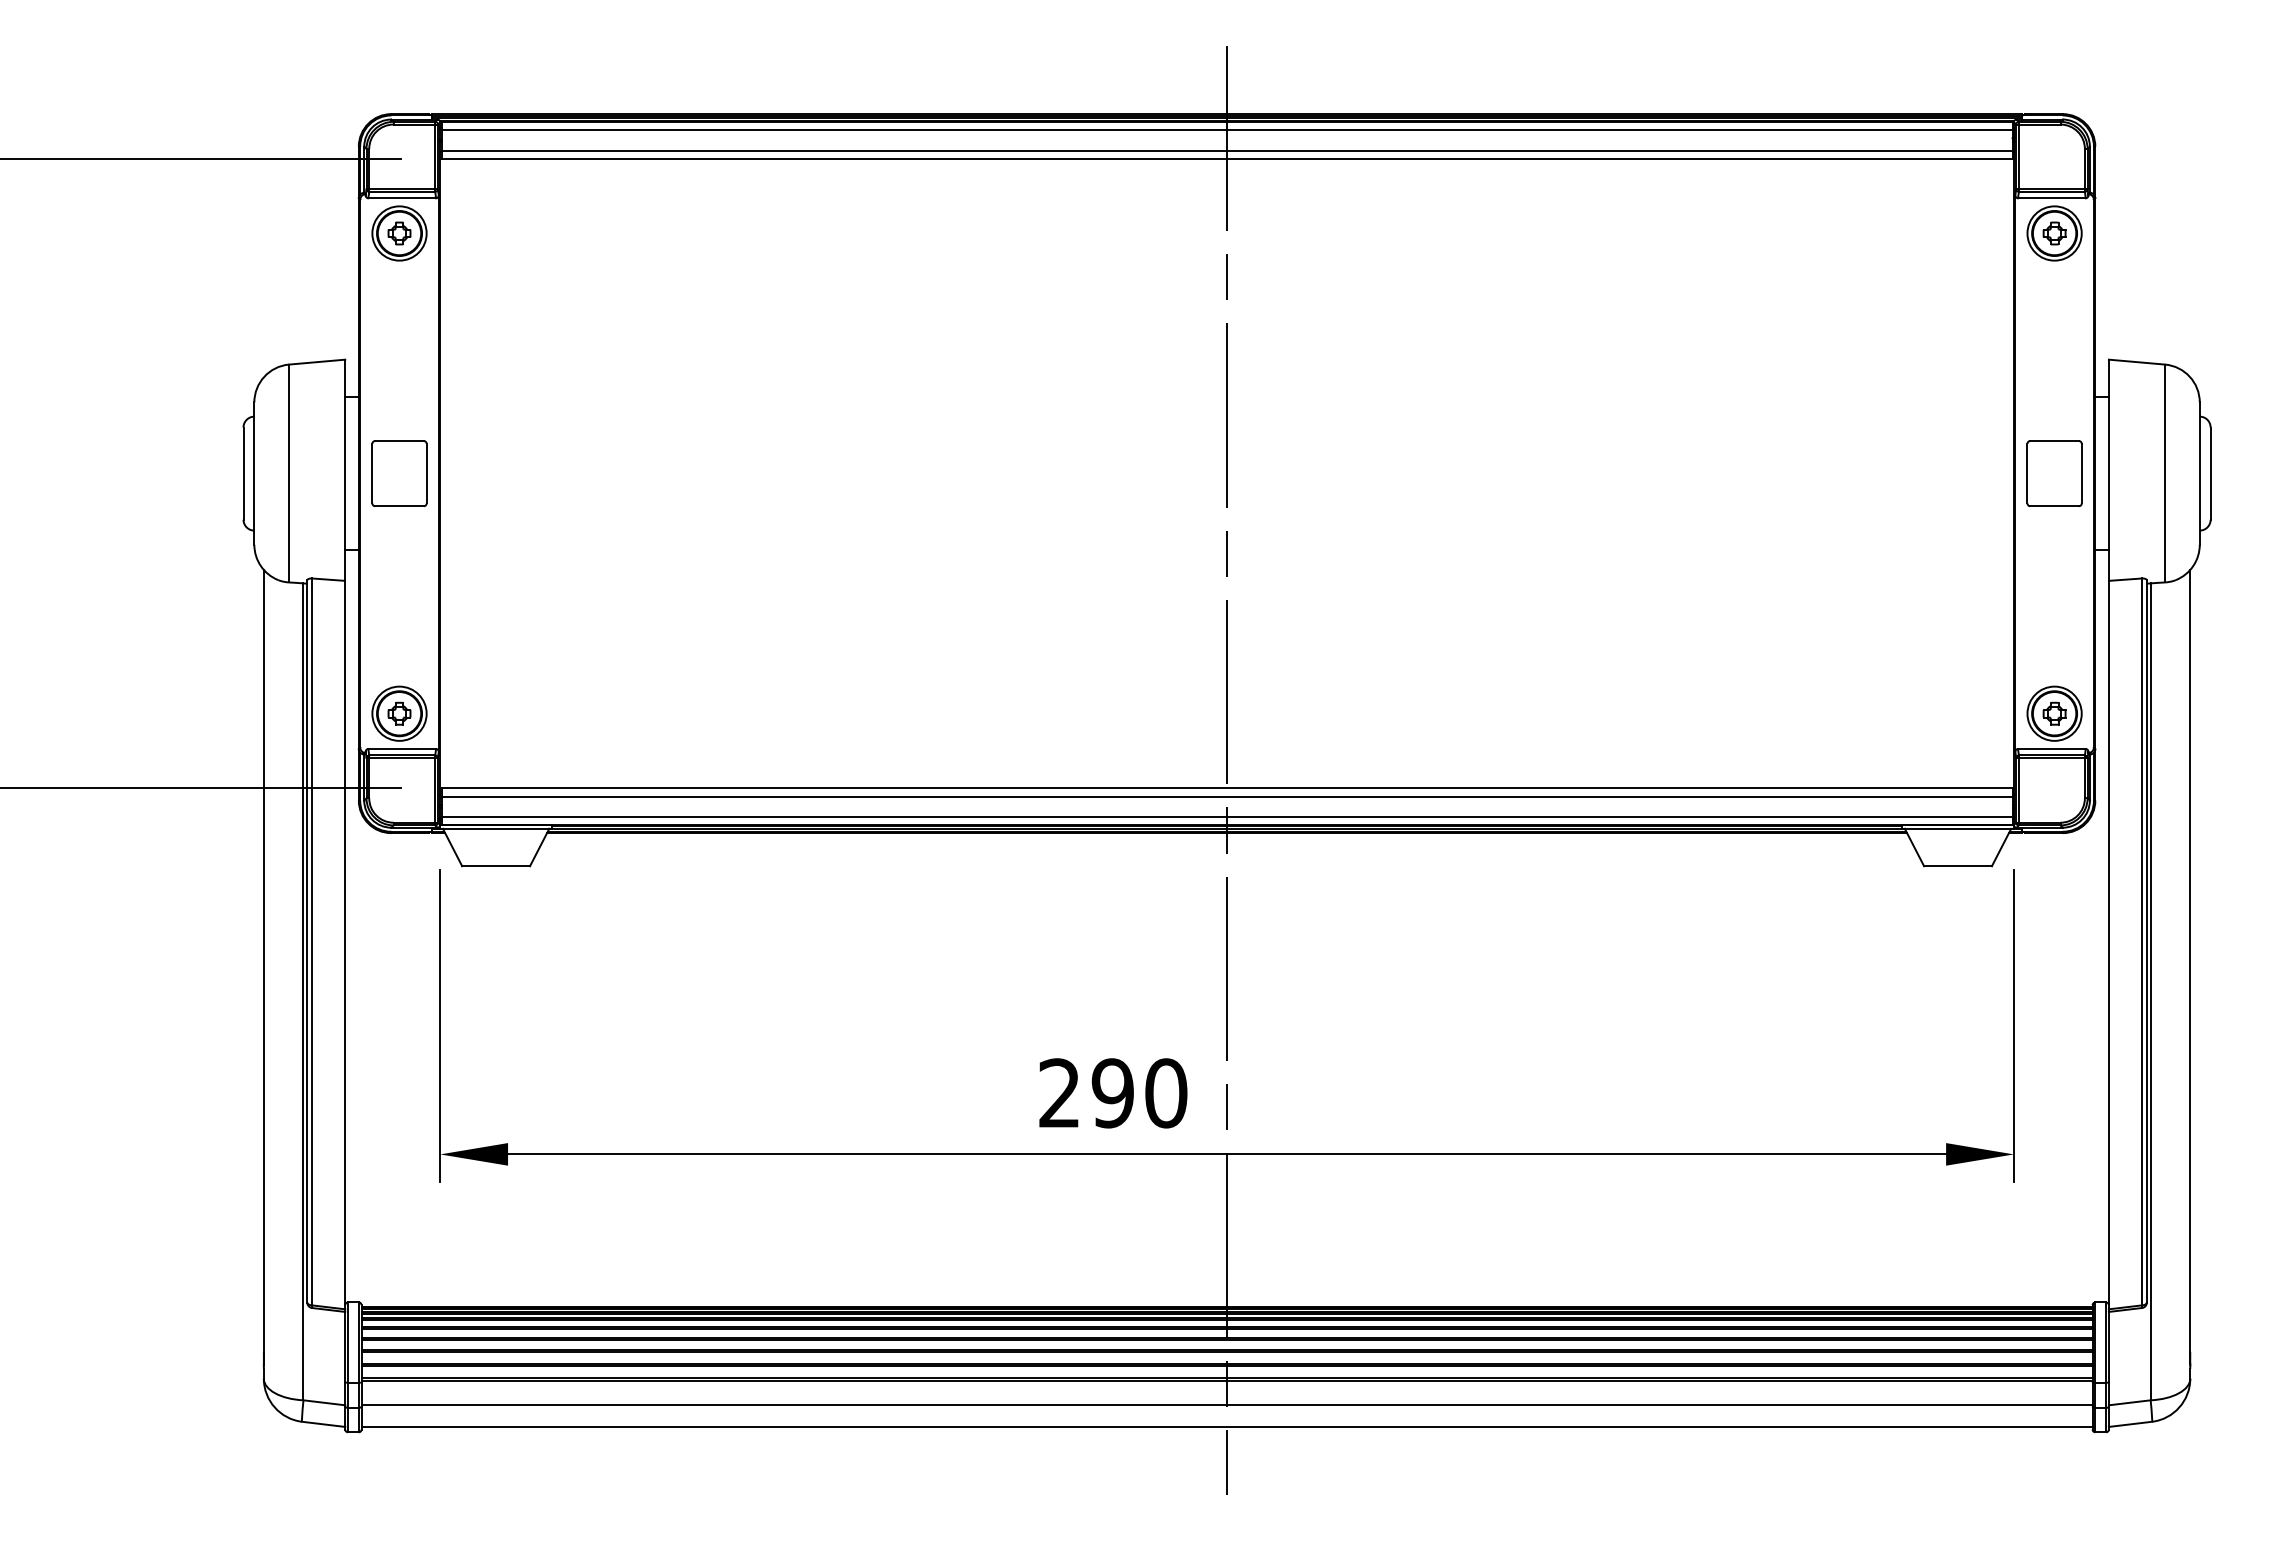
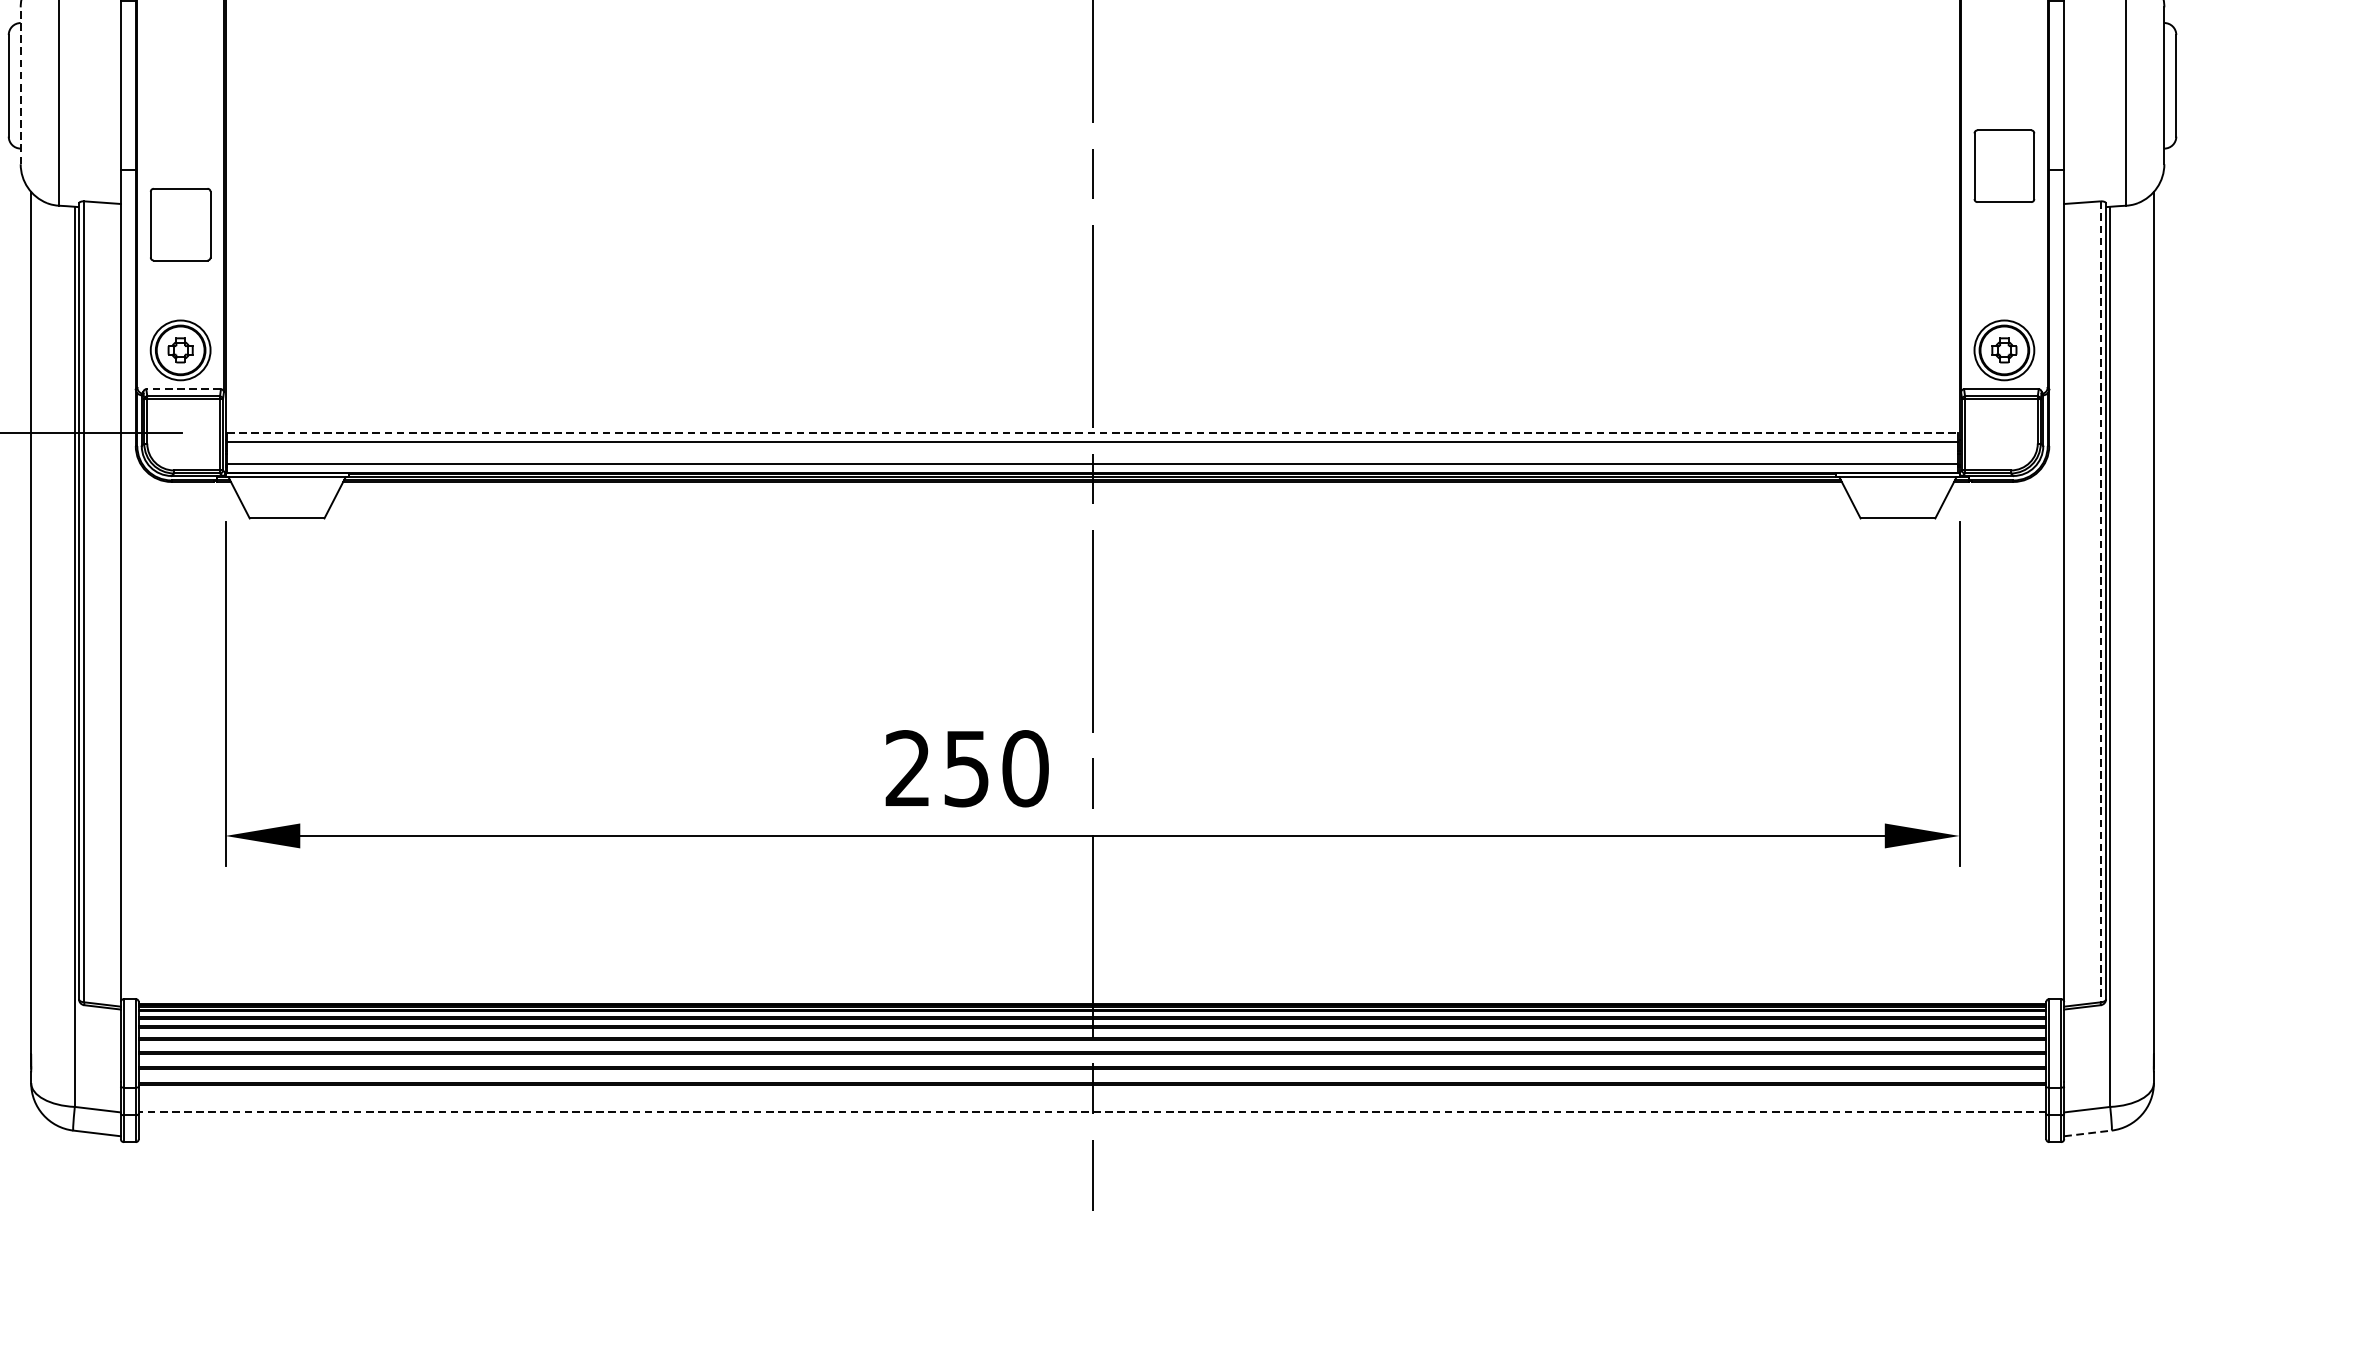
line: (254, 473) -> (20, 85), solid -> dashed
part: (399, 473) -> (180, 224), moved
part: (2054, 473) -> (2004, 166), moved
line: (402, 749) -> (183, 389), solid -> dashed
line: (1227, 788) -> (1093, 432), solid -> dashed
line: (2141, 942) -> (2100, 602), solid -> dashed
text: (1112, 1093) -> (966, 768), 290 -> 250
line: (1227, 1405) -> (1093, 1112), solid -> dashed
line: (2130, 1424) -> (2088, 1133), solid -> dashed
line: (1226, 1426) -> (1091, 1135), removed

